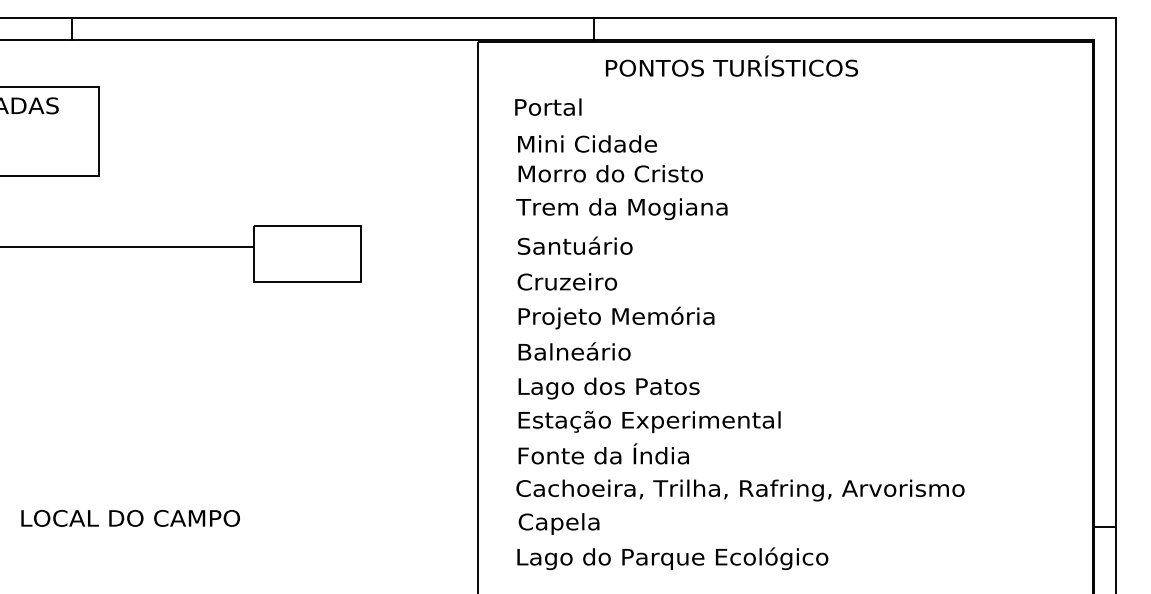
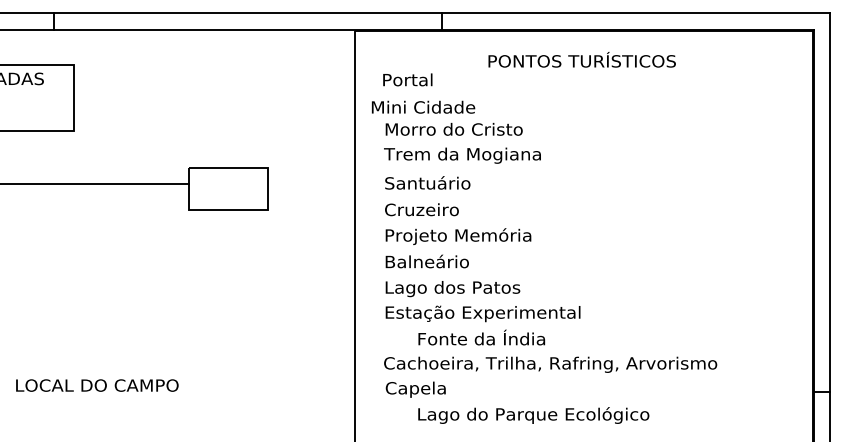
text: (732, 65) -> (582, 59), moved
text: (587, 143) -> (423, 106), moved
text: (603, 453) -> (481, 337), moved
text: (672, 558) -> (533, 415), moved

